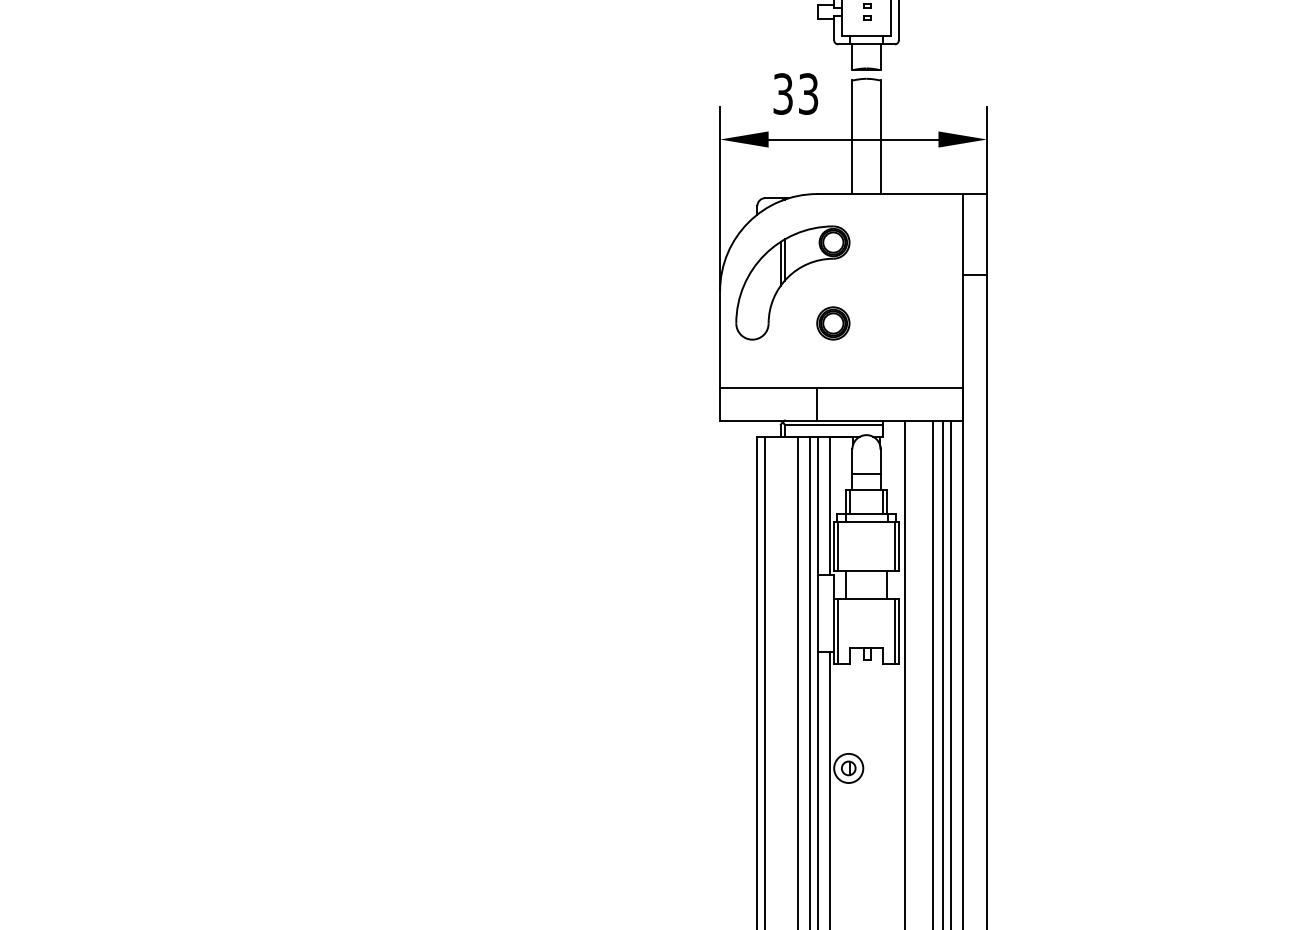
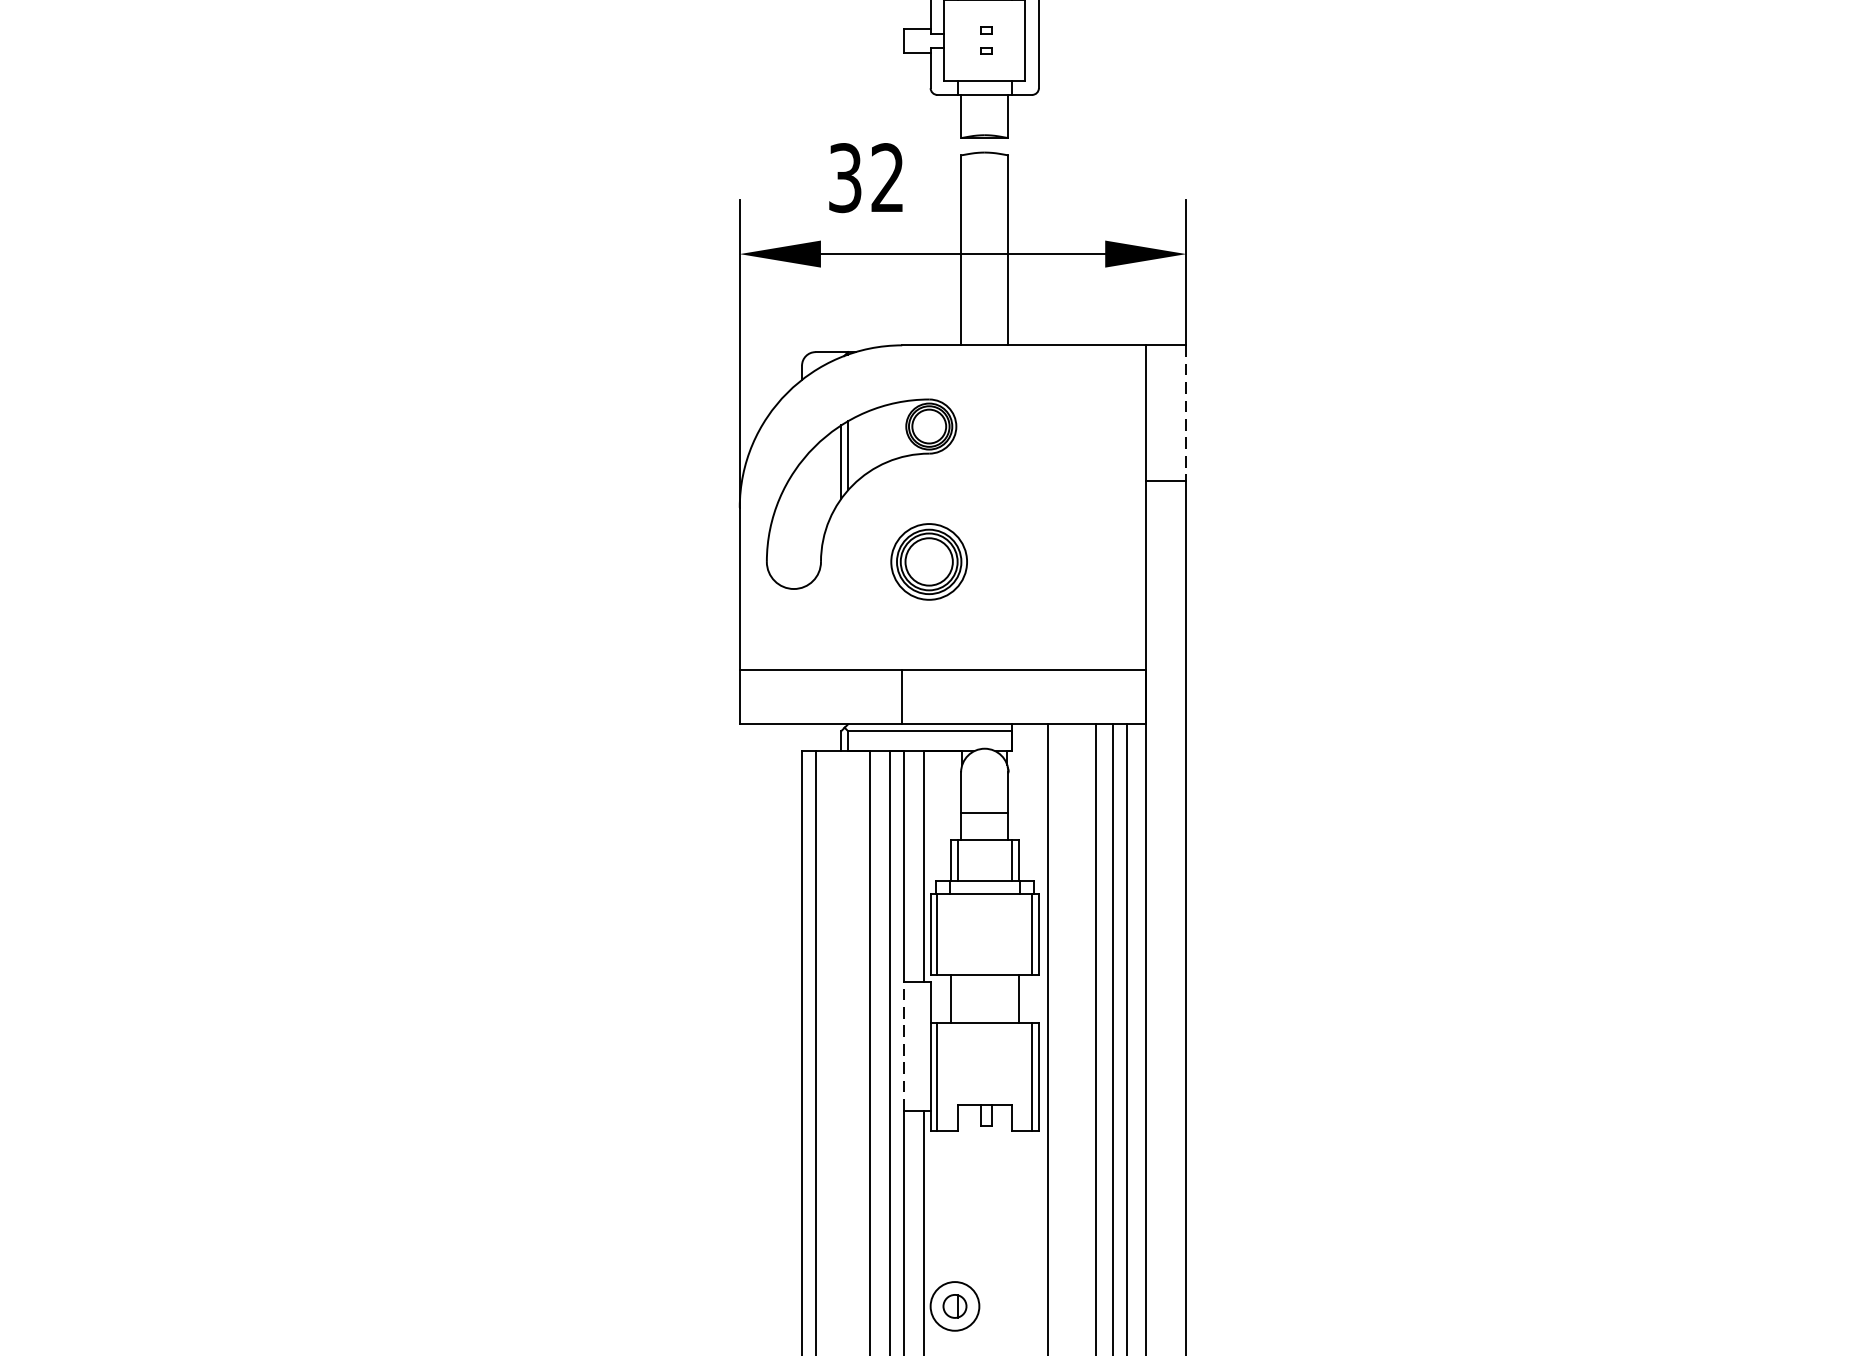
text: (808, 93) -> (887, 177), 33 -> 32
line: (987, 235) -> (1187, 414), solid -> dashed
part: (833, 323) -> (929, 561), size x1.4
line: (817, 612) -> (902, 1045), solid -> dashed

